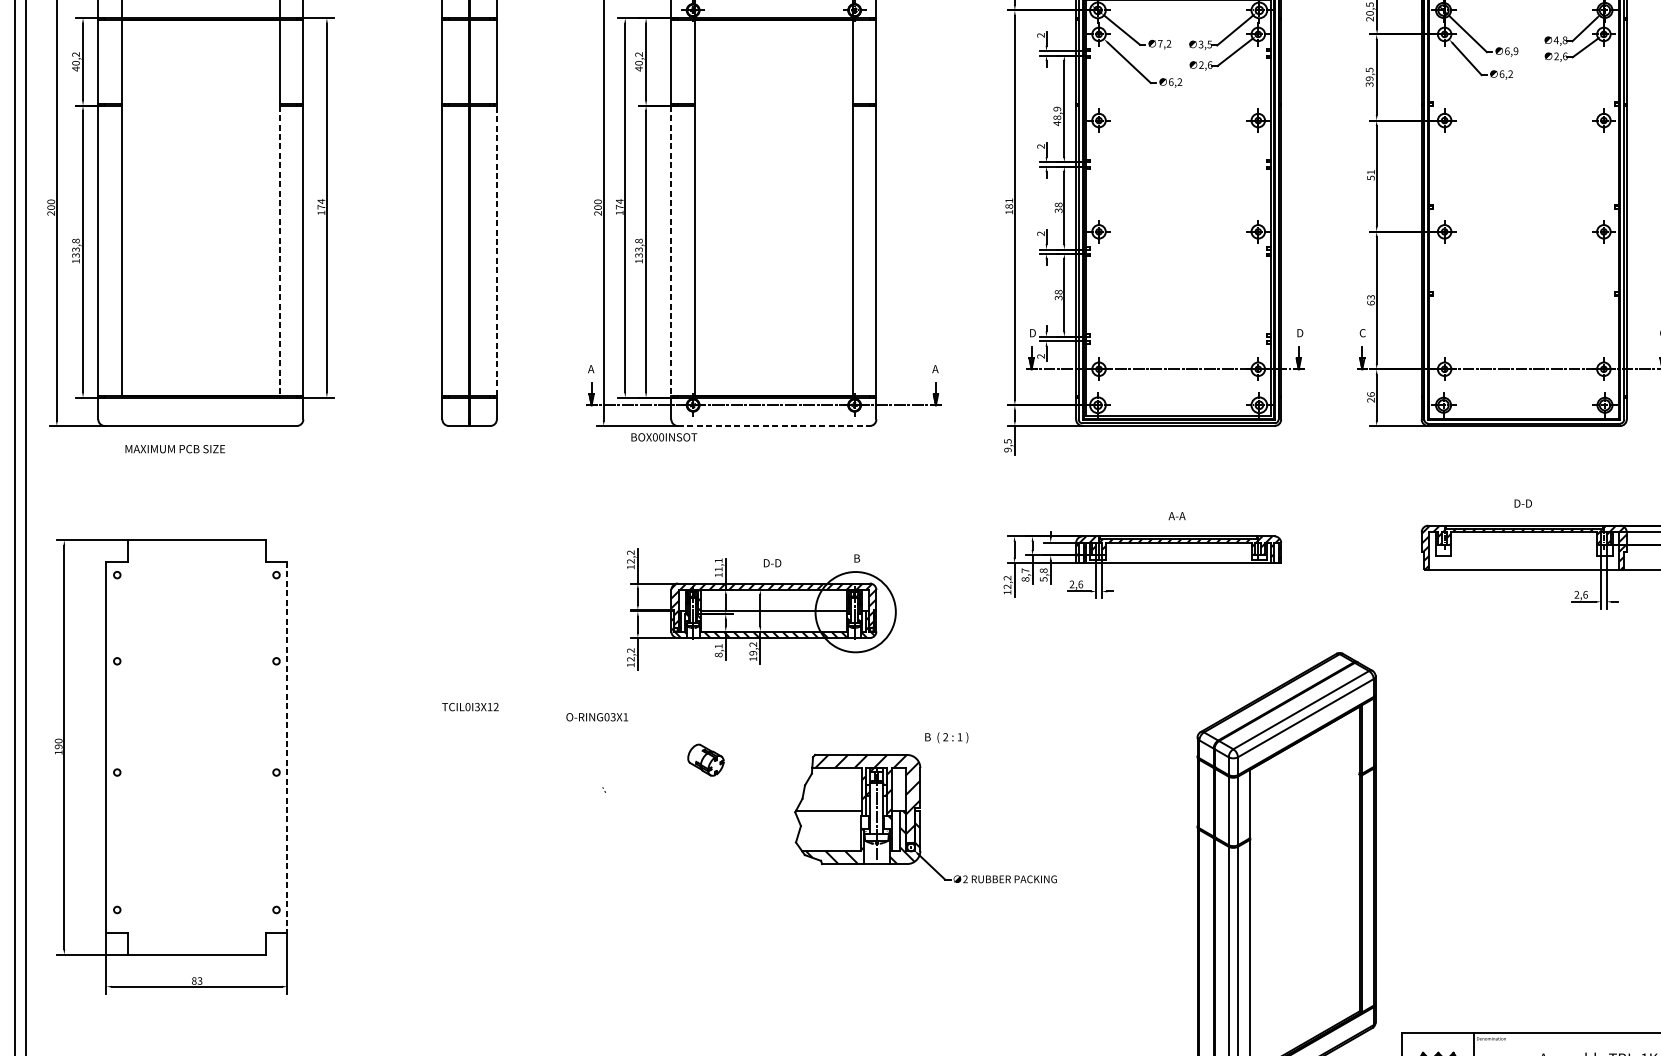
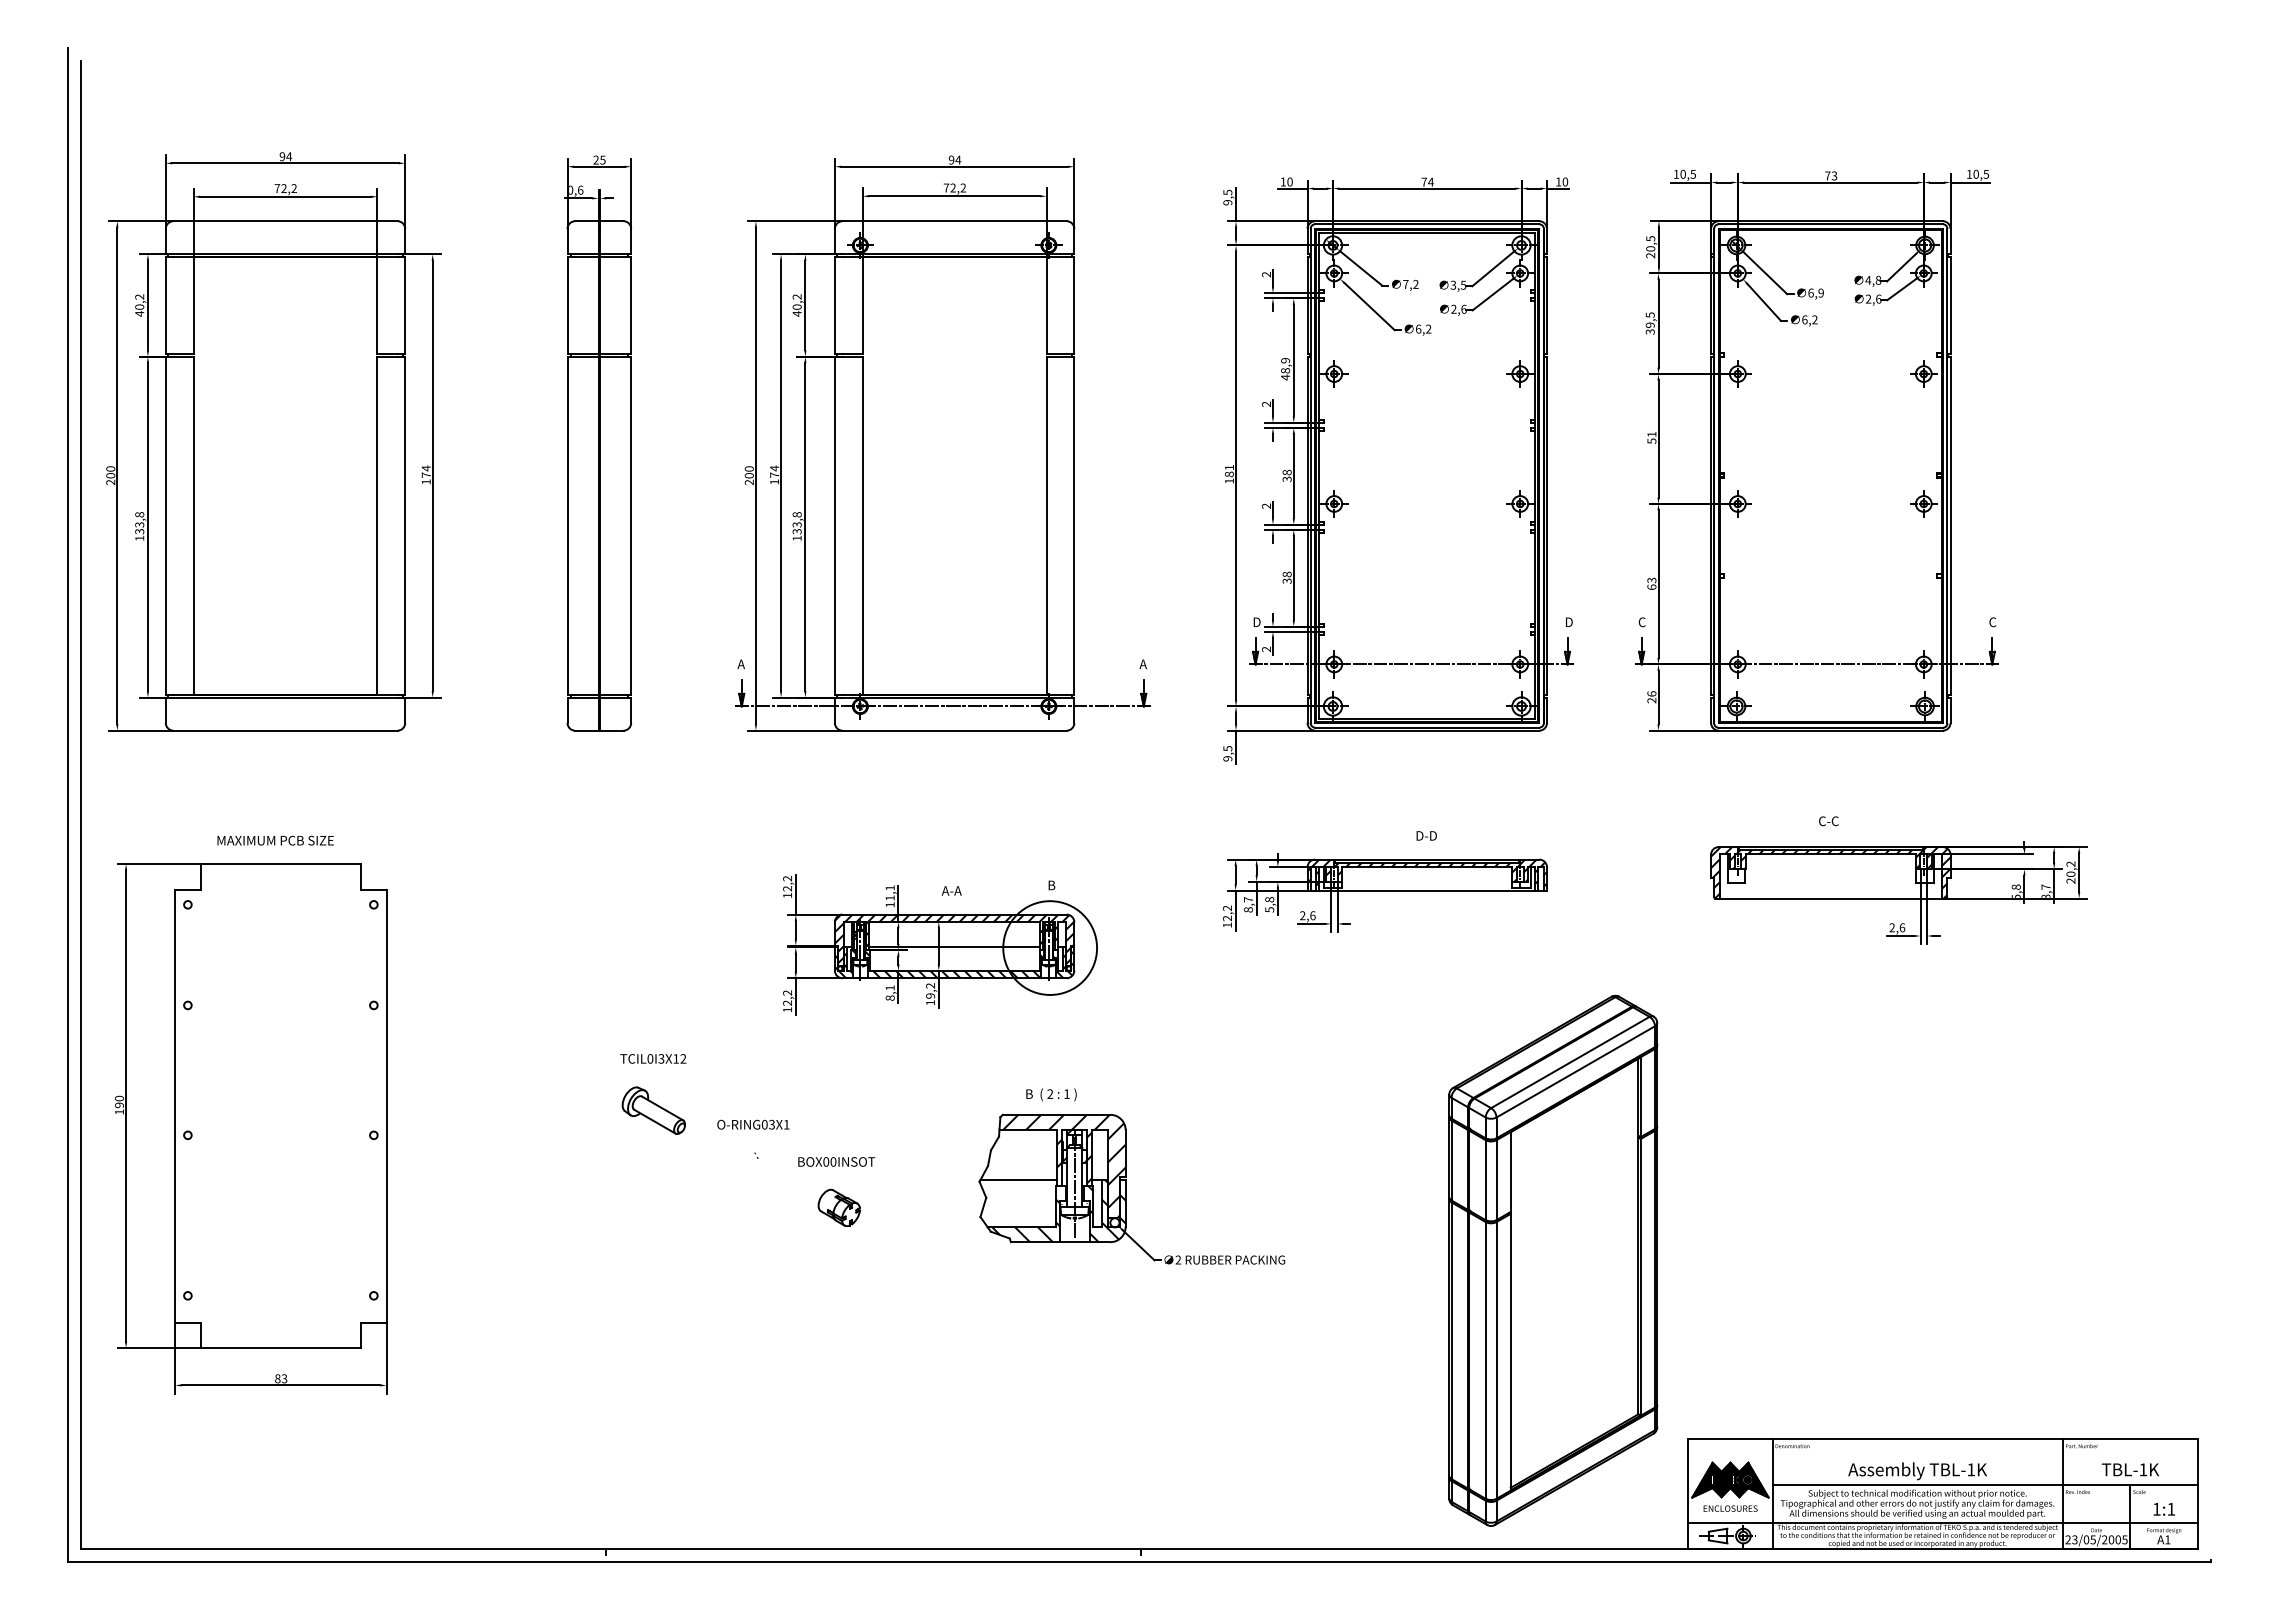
line: (497, 250) -> (631, 525), dashed -> solid
line: (279, 251) -> (377, 526), dashed -> solid
line: (671, 251) -> (834, 526), dashed -> solid
line: (774, 425) -> (955, 730), dashed -> solid
text: (664, 436) -> (836, 1161), moved
text: (175, 448) -> (275, 840), moved
text: (1523, 503) -> (1829, 821), D-D -> C-C
text: (1177, 515) -> (1425, 835), A-A -> D-D
text: (772, 562) -> (952, 890), D-D -> A-A
text: (470, 706) -> (653, 1058), moved
text: (597, 717) -> (753, 1124), moved
text: (946, 737) -> (1051, 1094), moved
line: (287, 747) -> (386, 1106), dashed -> solid
part: (516, 751) -> (653, 1110), added
part: (705, 759) -> (838, 1207), moved

